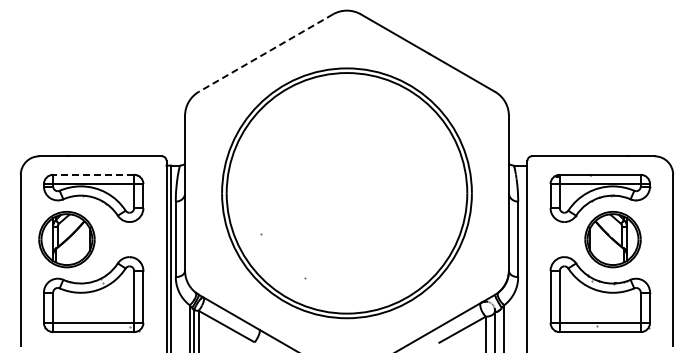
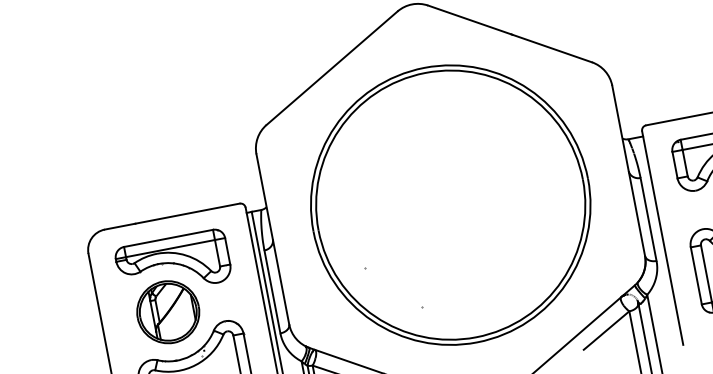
line: (265, 53) -> (331, 68), dashed -> solid
line: (93, 174) -> (168, 238), dashed -> solid
part: (66, 239) -> (167, 312), moved

